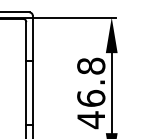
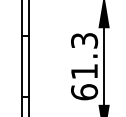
text: (91, 93) -> (84, 66), 46.8 -> 61.3

